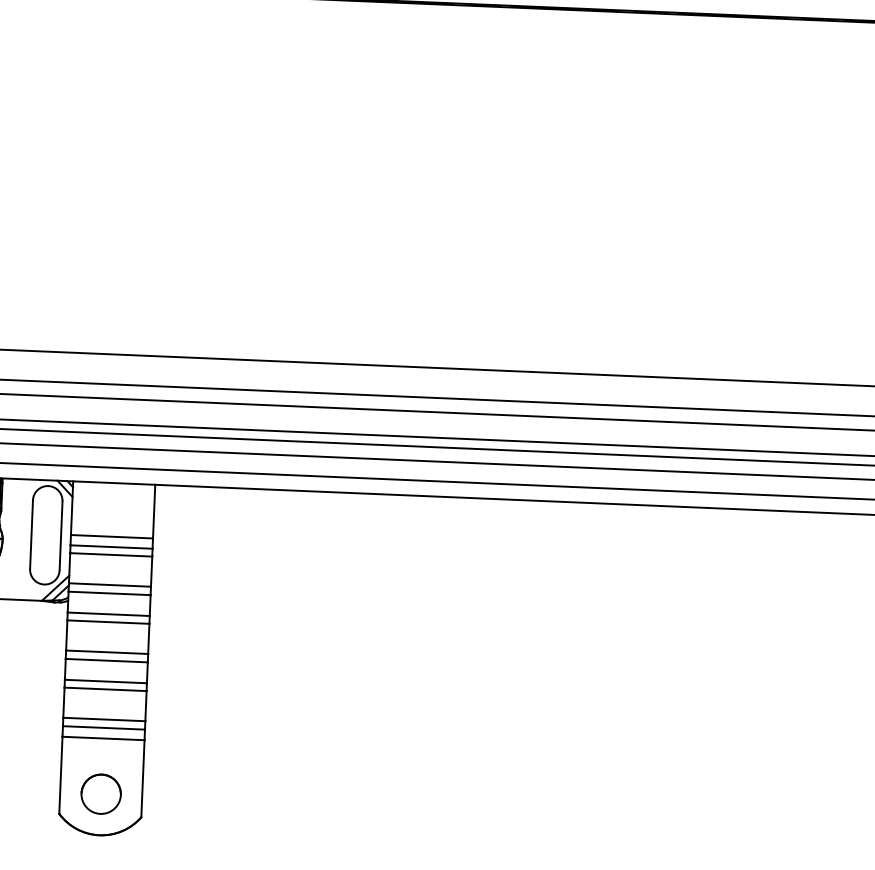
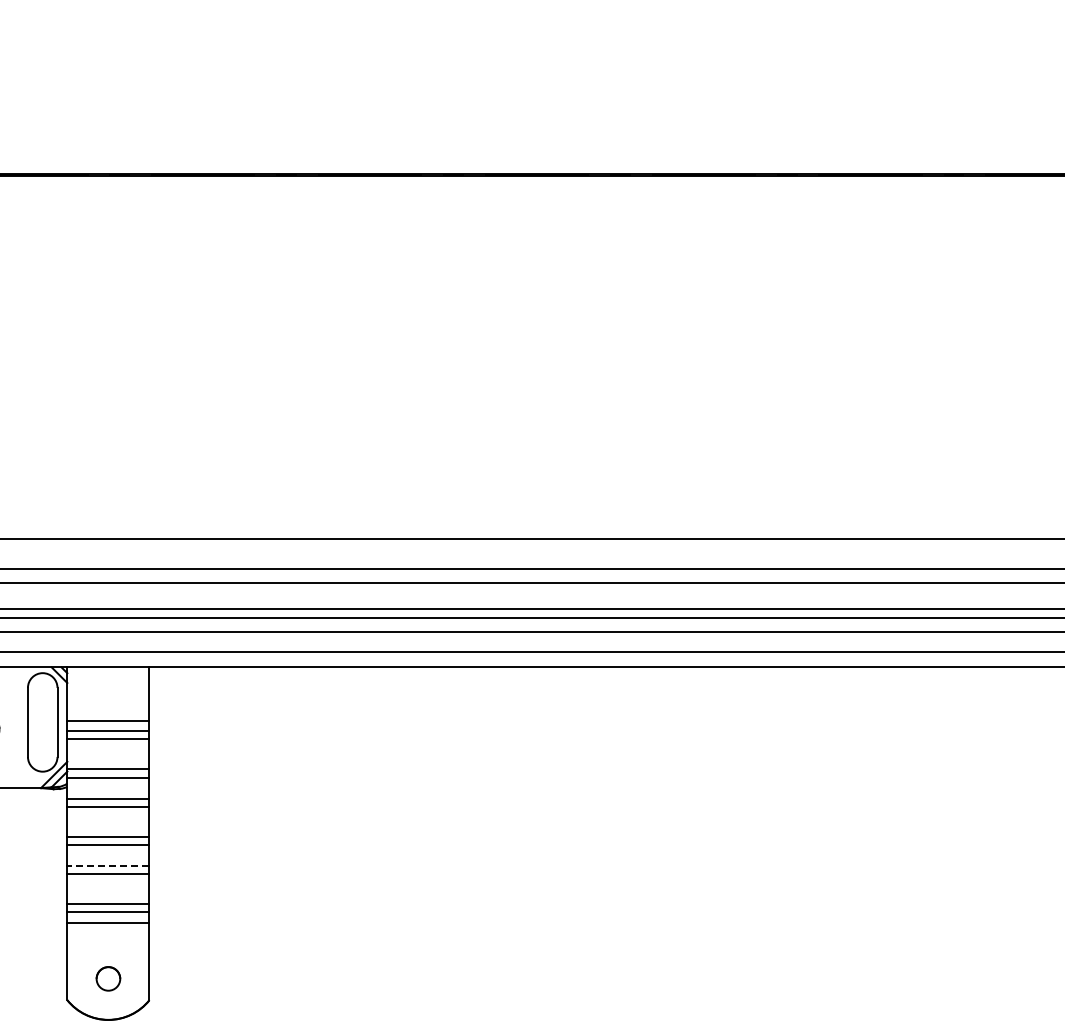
line: (104, 681) -> (107, 866), solid -> dashed
part: (101, 793) -> (108, 978), size x0.6

